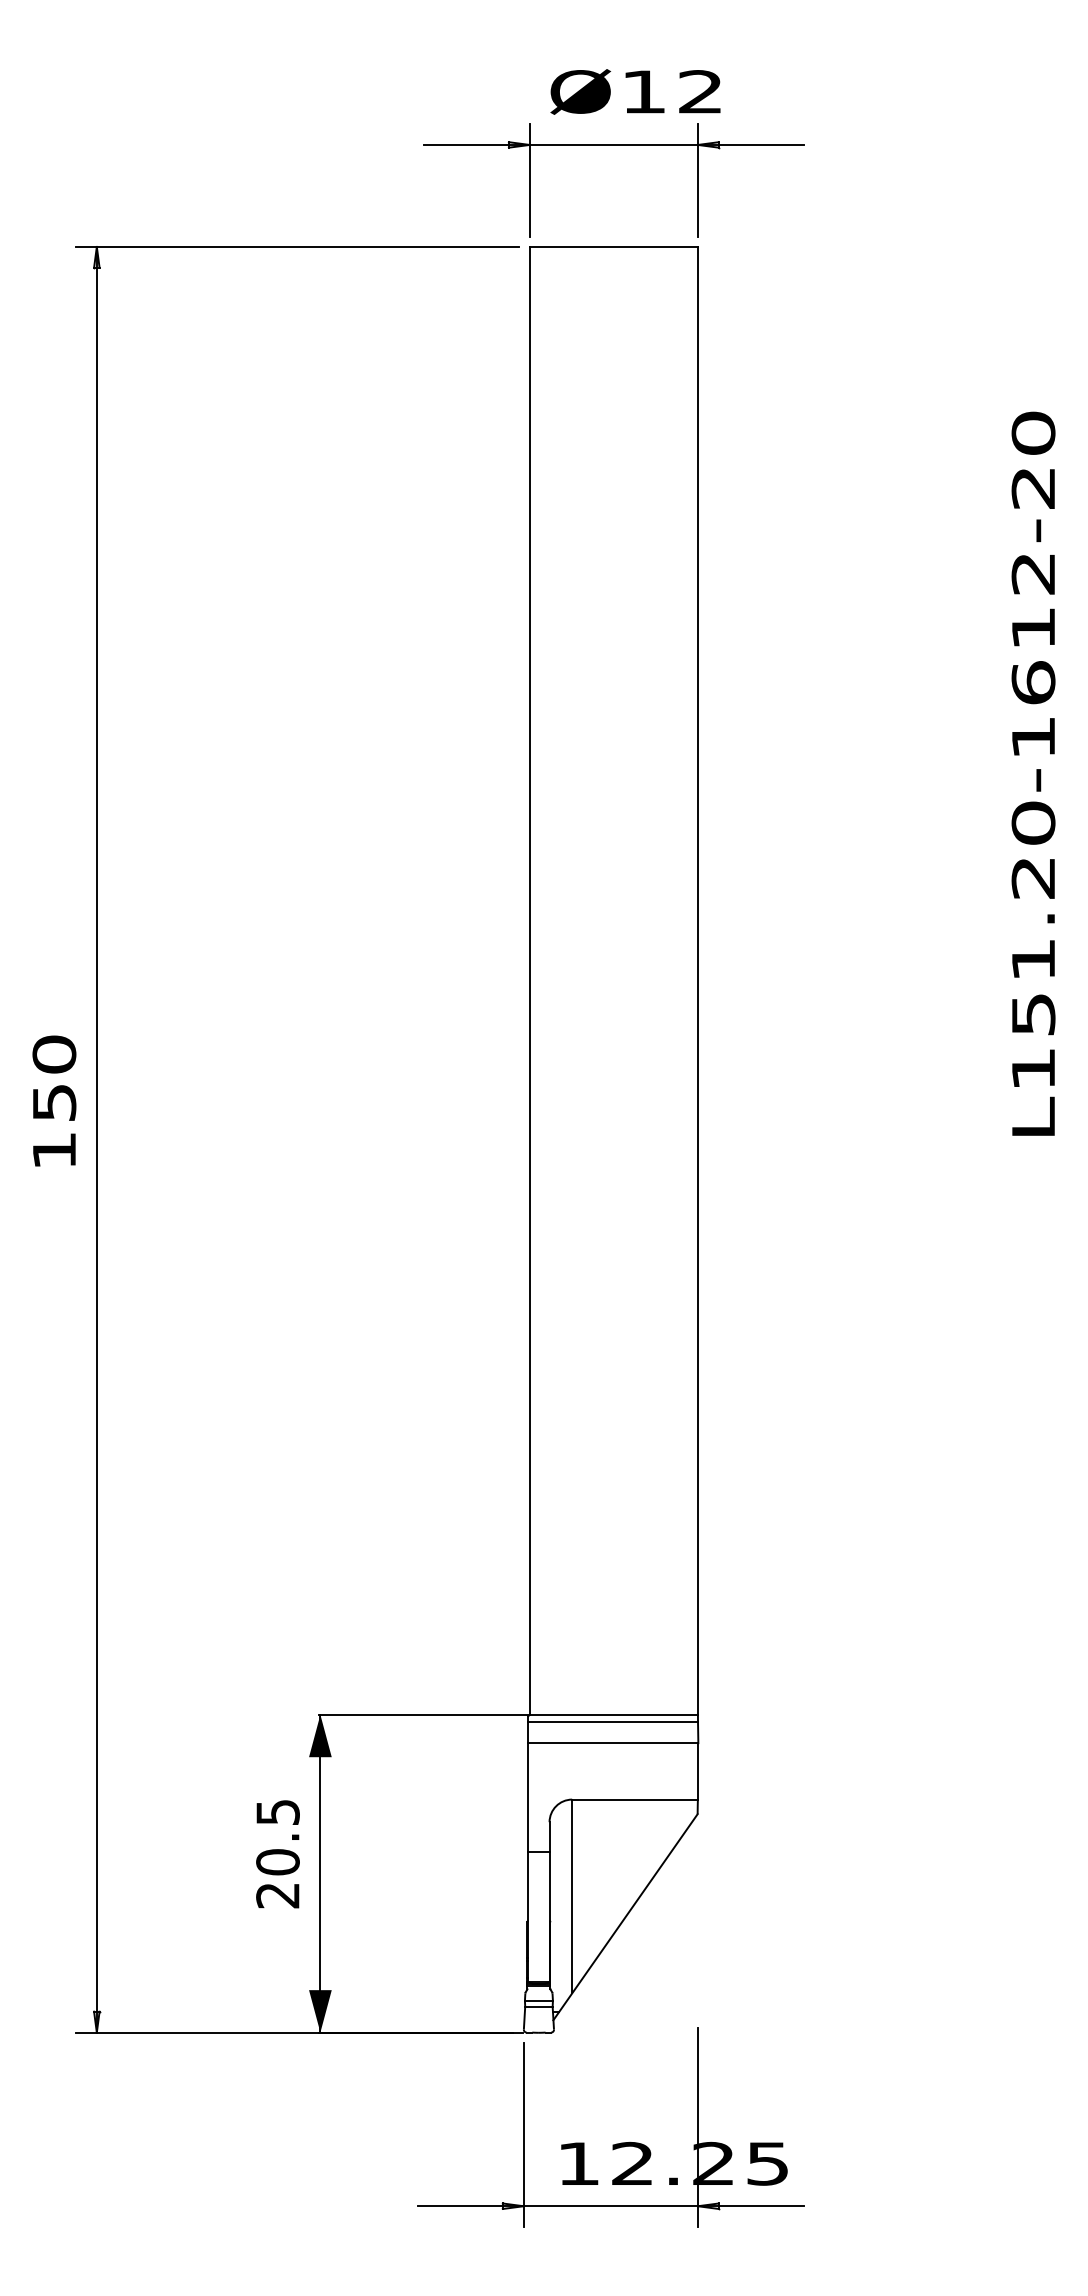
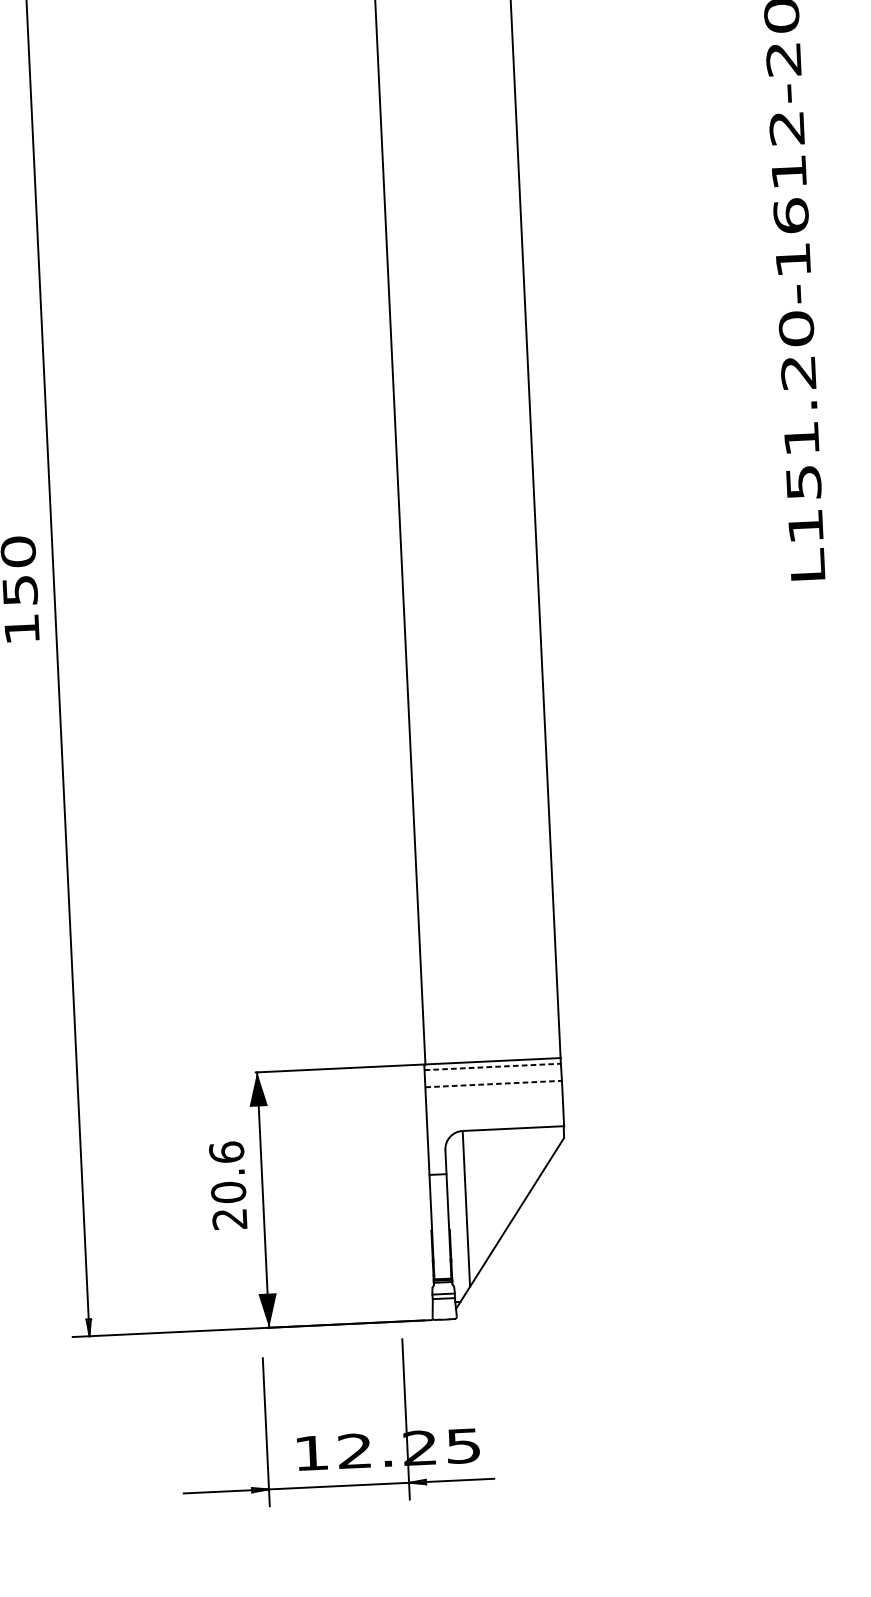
line: (613, 1721) -> (492, 1066), solid -> dashed
line: (613, 1743) -> (493, 1084), solid -> dashed
text: (277, 1812) -> (226, 1152), 20.5 -> 20.6
part: (616, 2143) -> (341, 1435), moved

